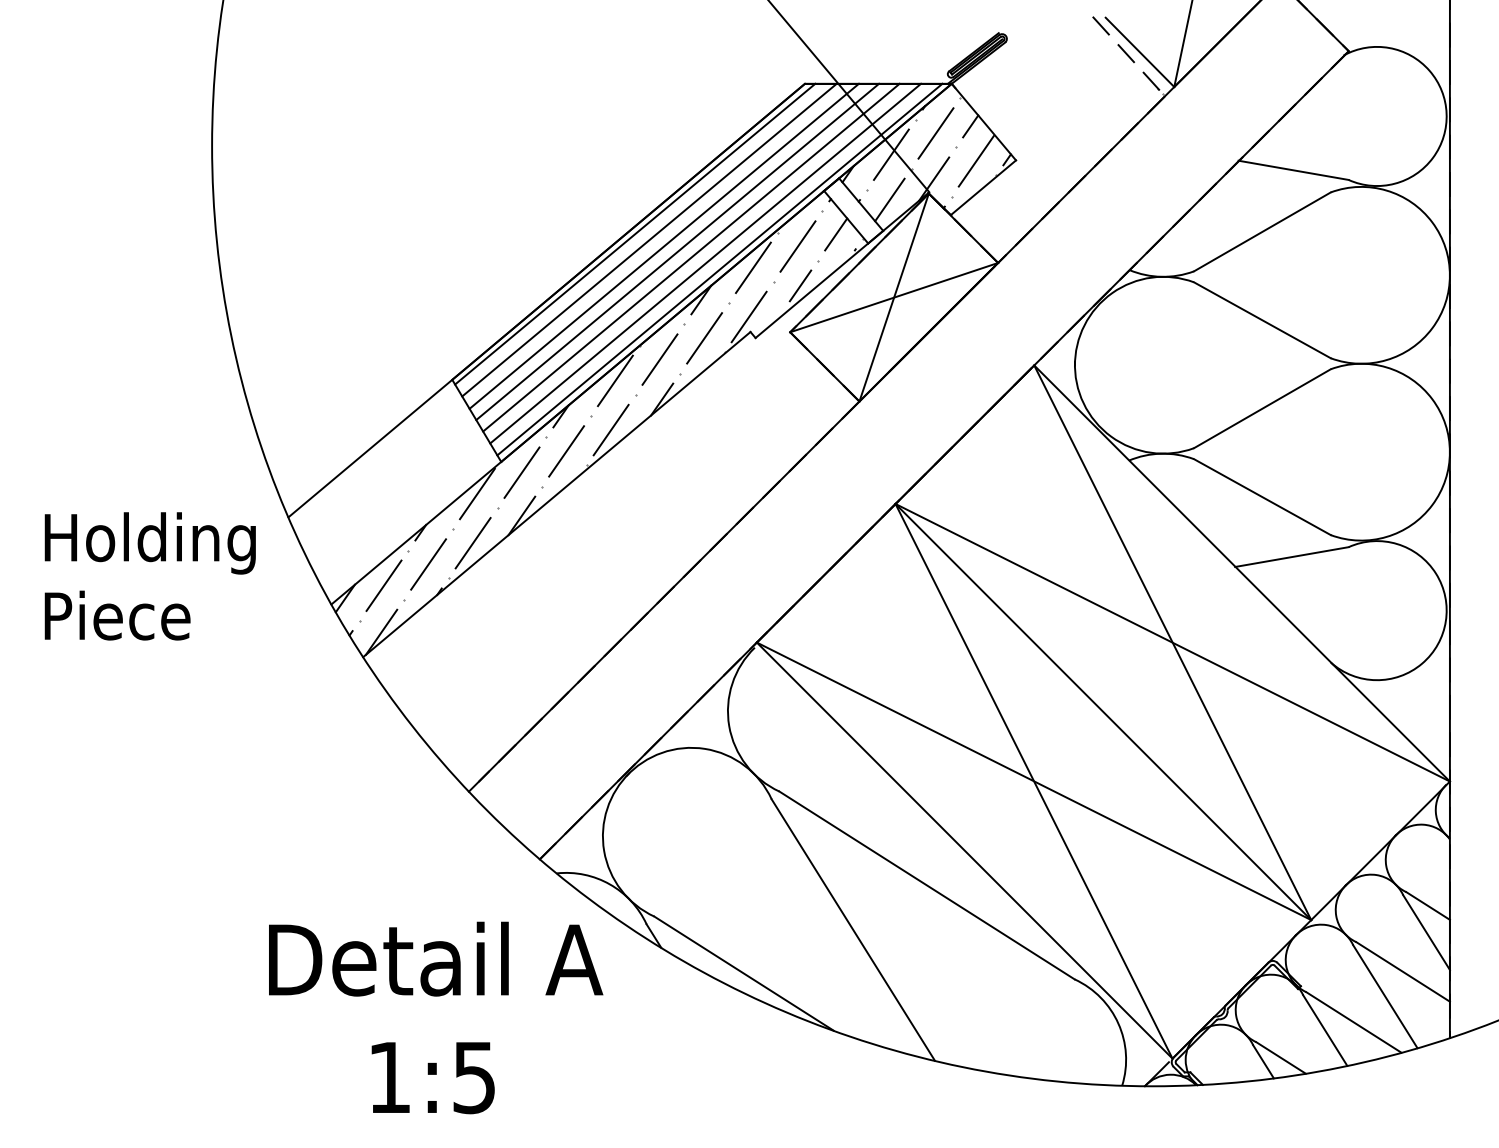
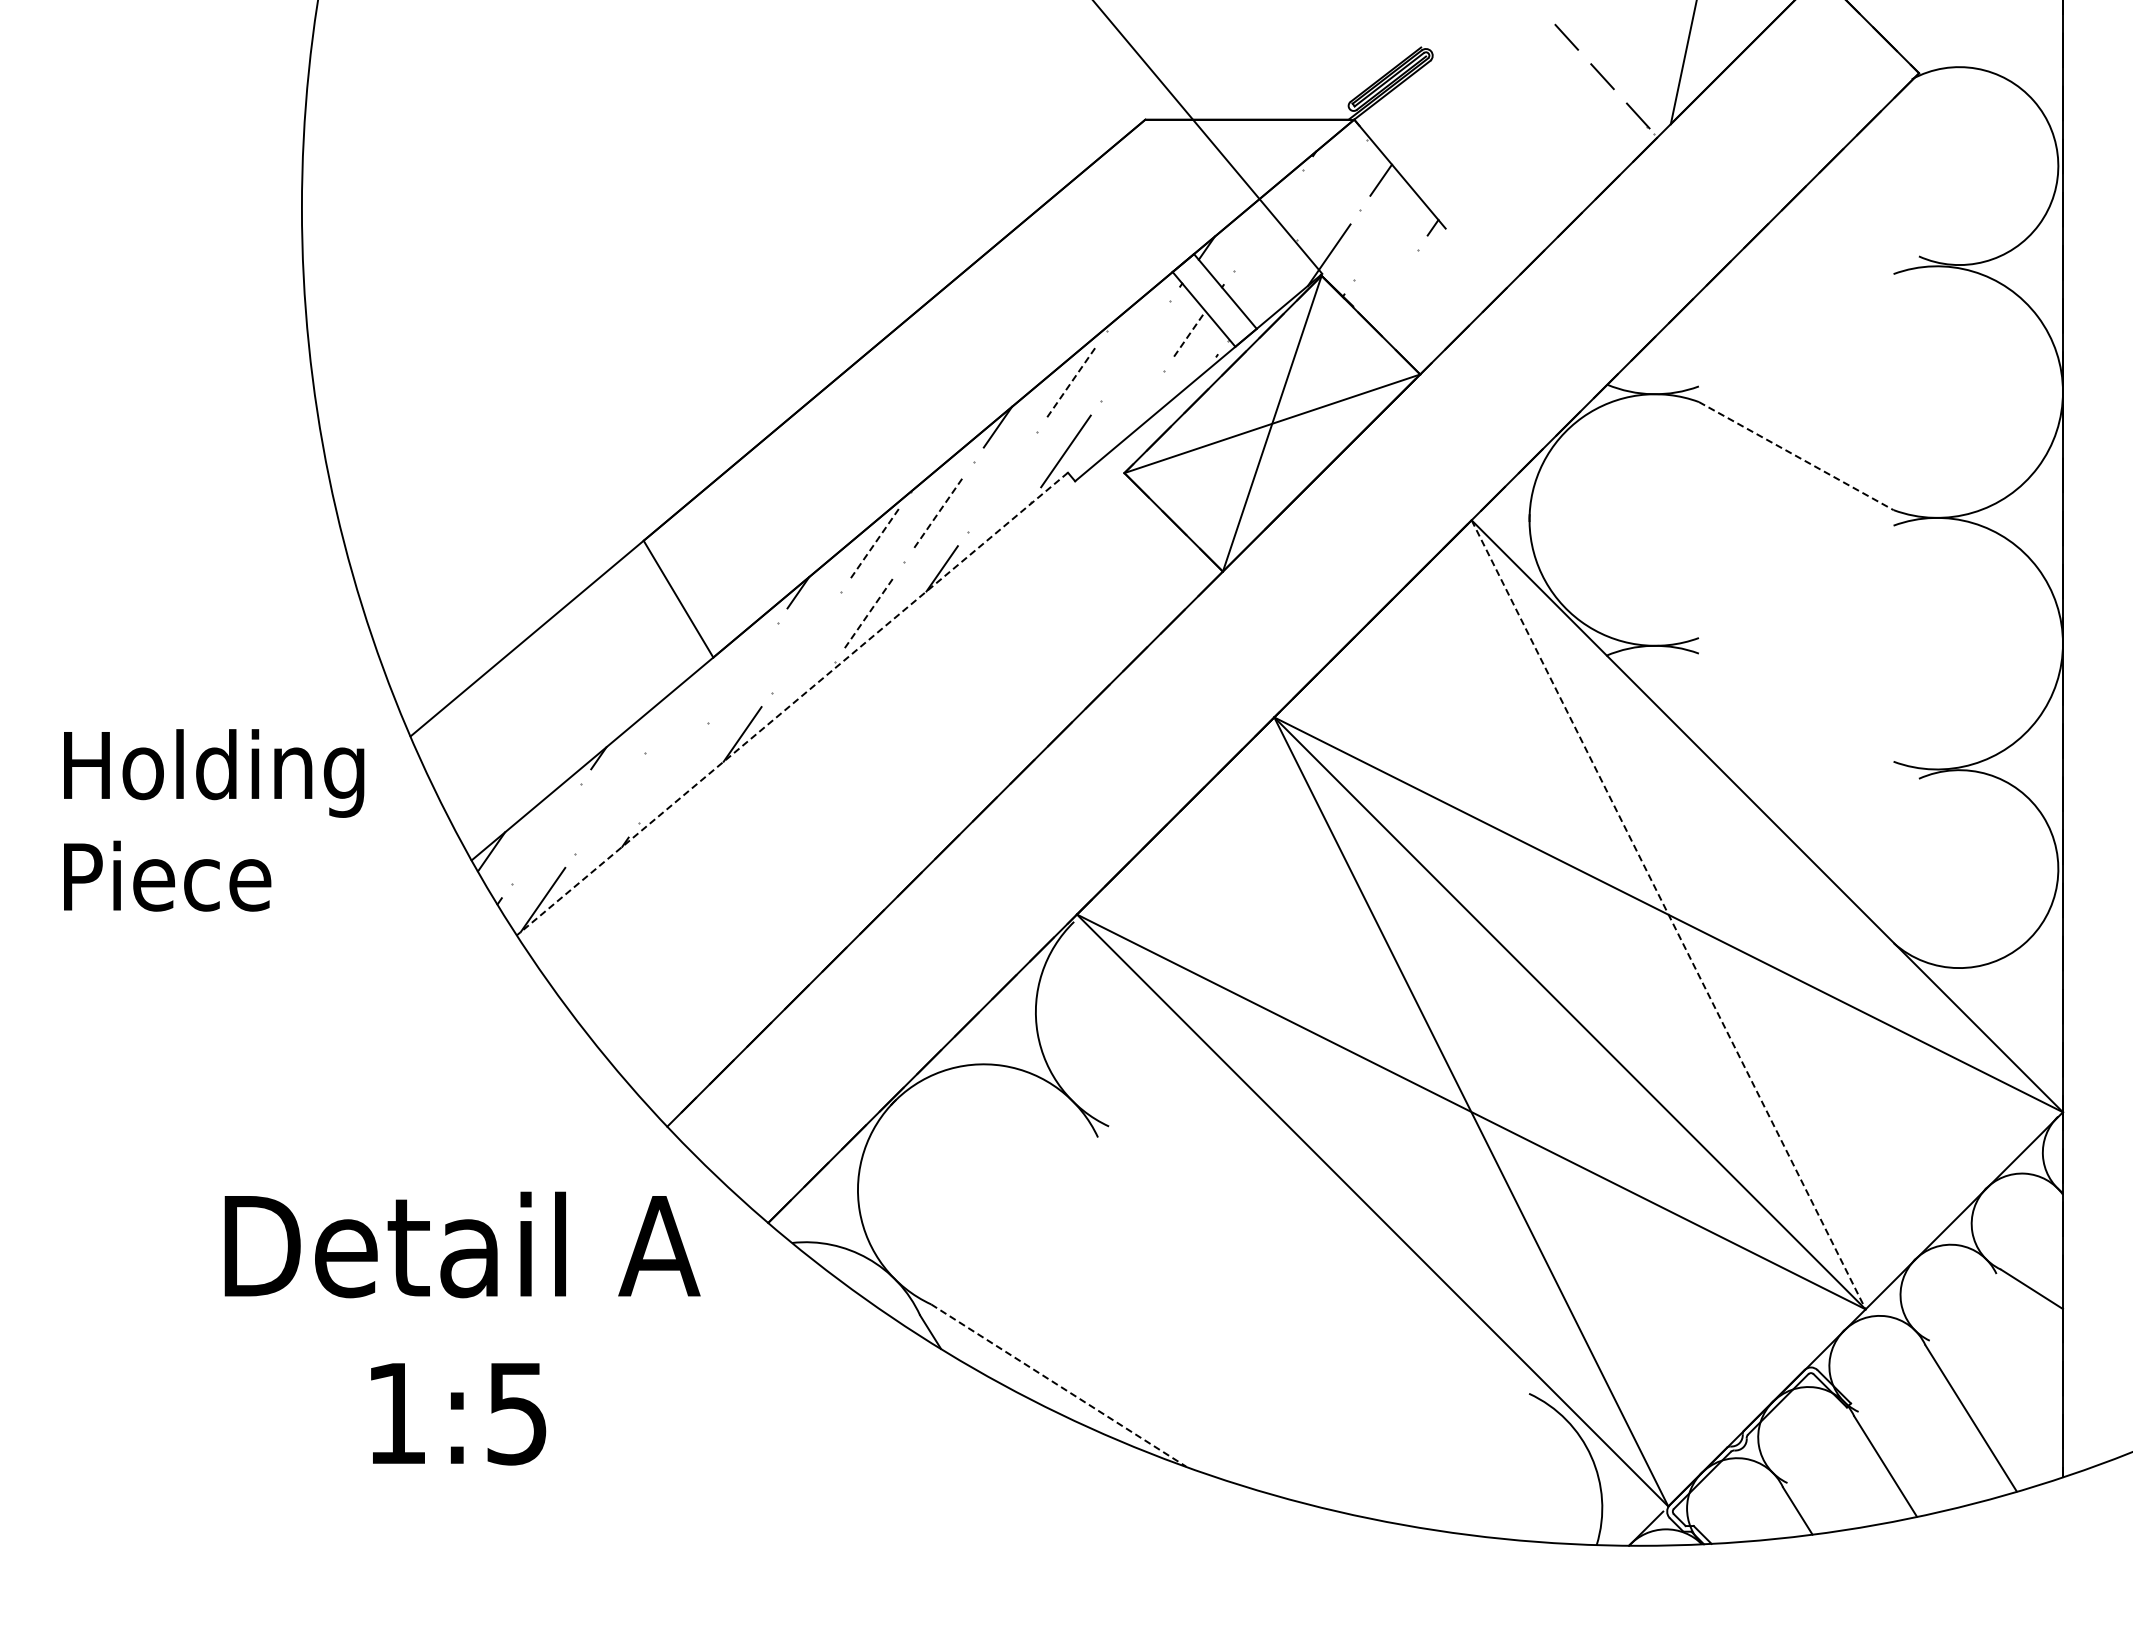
line: (1139, 52) -> (1621, 74), removed
line: (935, 133) -> (1331, 190), removed
line: (891, 154) -> (1268, 220), removed
line: (975, 161) -> (1388, 229), removed
line: (1293, 170) -> (1840, 242), removed
line: (983, 187) -> (1399, 267), removed
line: (890, 199) -> (1266, 284), removed
line: (1261, 232) -> (1795, 330), removed
line: (634, 234) -> (903, 333), removed
line: (835, 234) -> (1189, 333), solid -> dashed
line: (648, 239) -> (923, 341), removed
line: (664, 246) -> (945, 350), removed
line: (798, 246) -> (1135, 350), removed
line: (677, 251) -> (963, 358), removed
line: (691, 257) -> (983, 366), removed
line: (705, 263) -> (1003, 375), removed
line: (753, 267) -> (1072, 381), solid -> dashed
line: (719, 269) -> (1024, 383), removed
line: (800, 285) -> (1138, 406), removed
line: (1262, 320) -> (1796, 456), solid -> dashed
line: (704, 338) -> (1002, 481), removed
line: (660, 359) -> (939, 512), solid -> dashed
line: (615, 381) -> (875, 542), solid -> dashed
line: (1261, 408) -> (1795, 581), removed
line: (611, 430) -> (869, 612), solid -> dashed
line: (566, 451) -> (806, 642), removed
line: (521, 472) -> (742, 672), removed
line: (477, 493) -> (679, 702), removed
line: (556, 494) -> (792, 704), solid -> dashed
line: (1261, 497) -> (1795, 707), removed
line: (473, 543) -> (673, 773), removed
line: (1291, 556) -> (1837, 792), removed
line: (428, 564) -> (609, 803), removed
line: (383, 585) -> (546, 833), removed
line: (1172, 642) -> (1668, 914), solid -> dashed
line: (927, 885) -> (1319, 1259), removed
line: (853, 930) -> (1214, 1323), removed
line: (1426, 932) -> (2029, 1327), removed
line: (1402, 971) -> (1995, 1382), removed
line: (744, 973) -> (1059, 1385), solid -> dashed
text: (436, 1017) -> (462, 1328), moved
line: (1353, 1022) -> (1926, 1454), removed
line: (1280, 1057) -> (1822, 1505), removed

